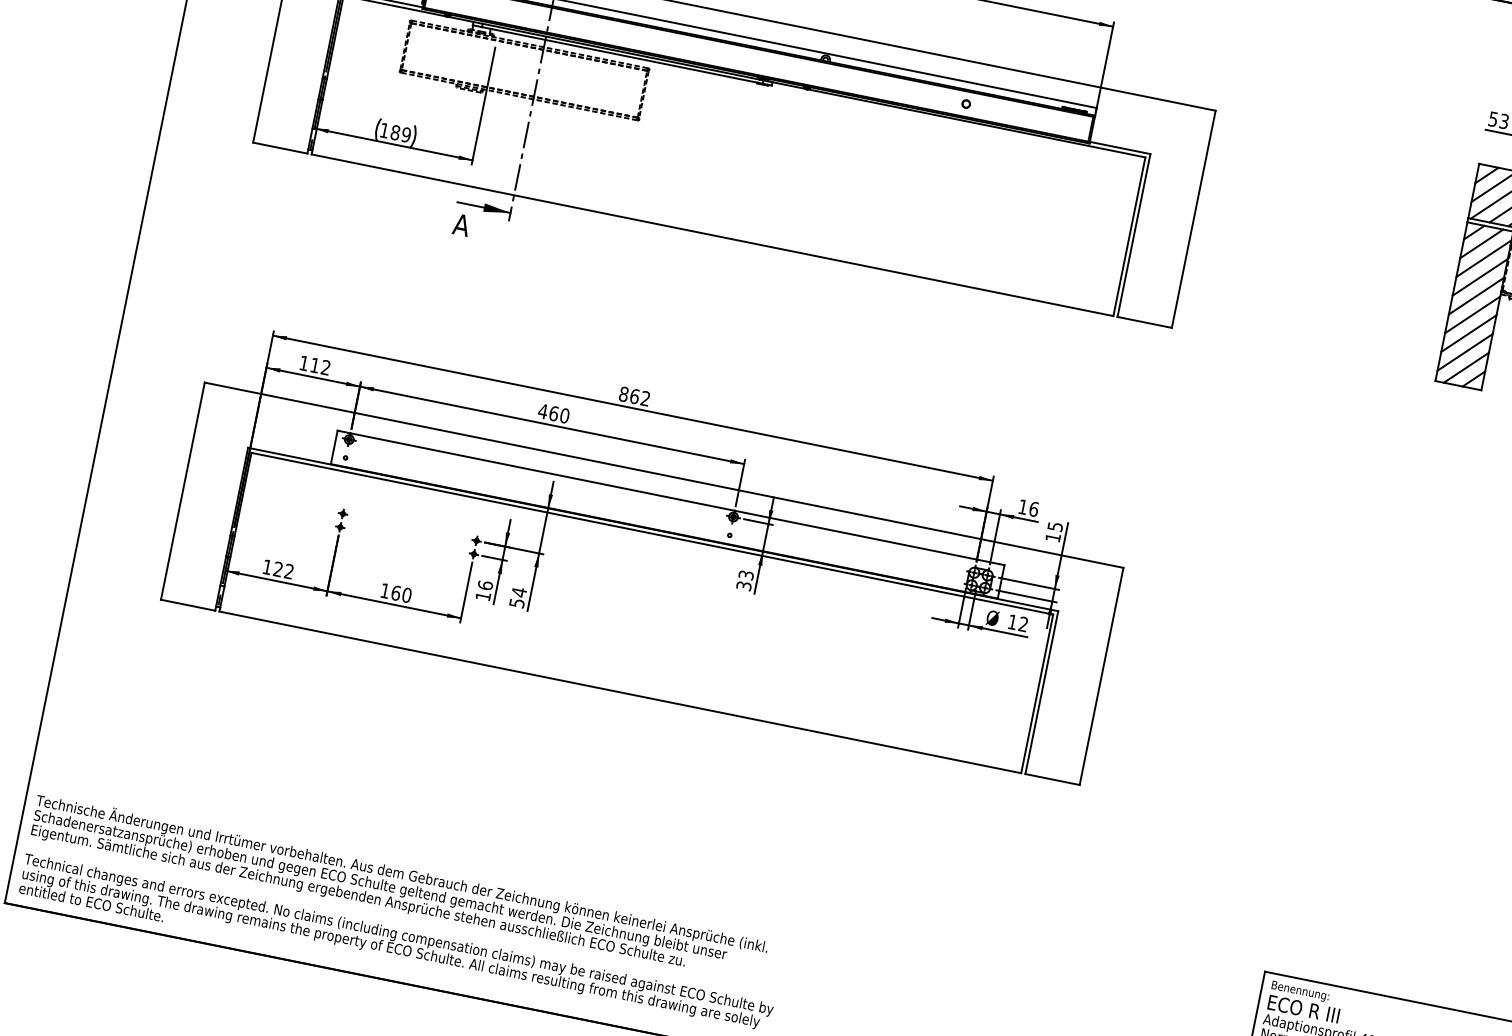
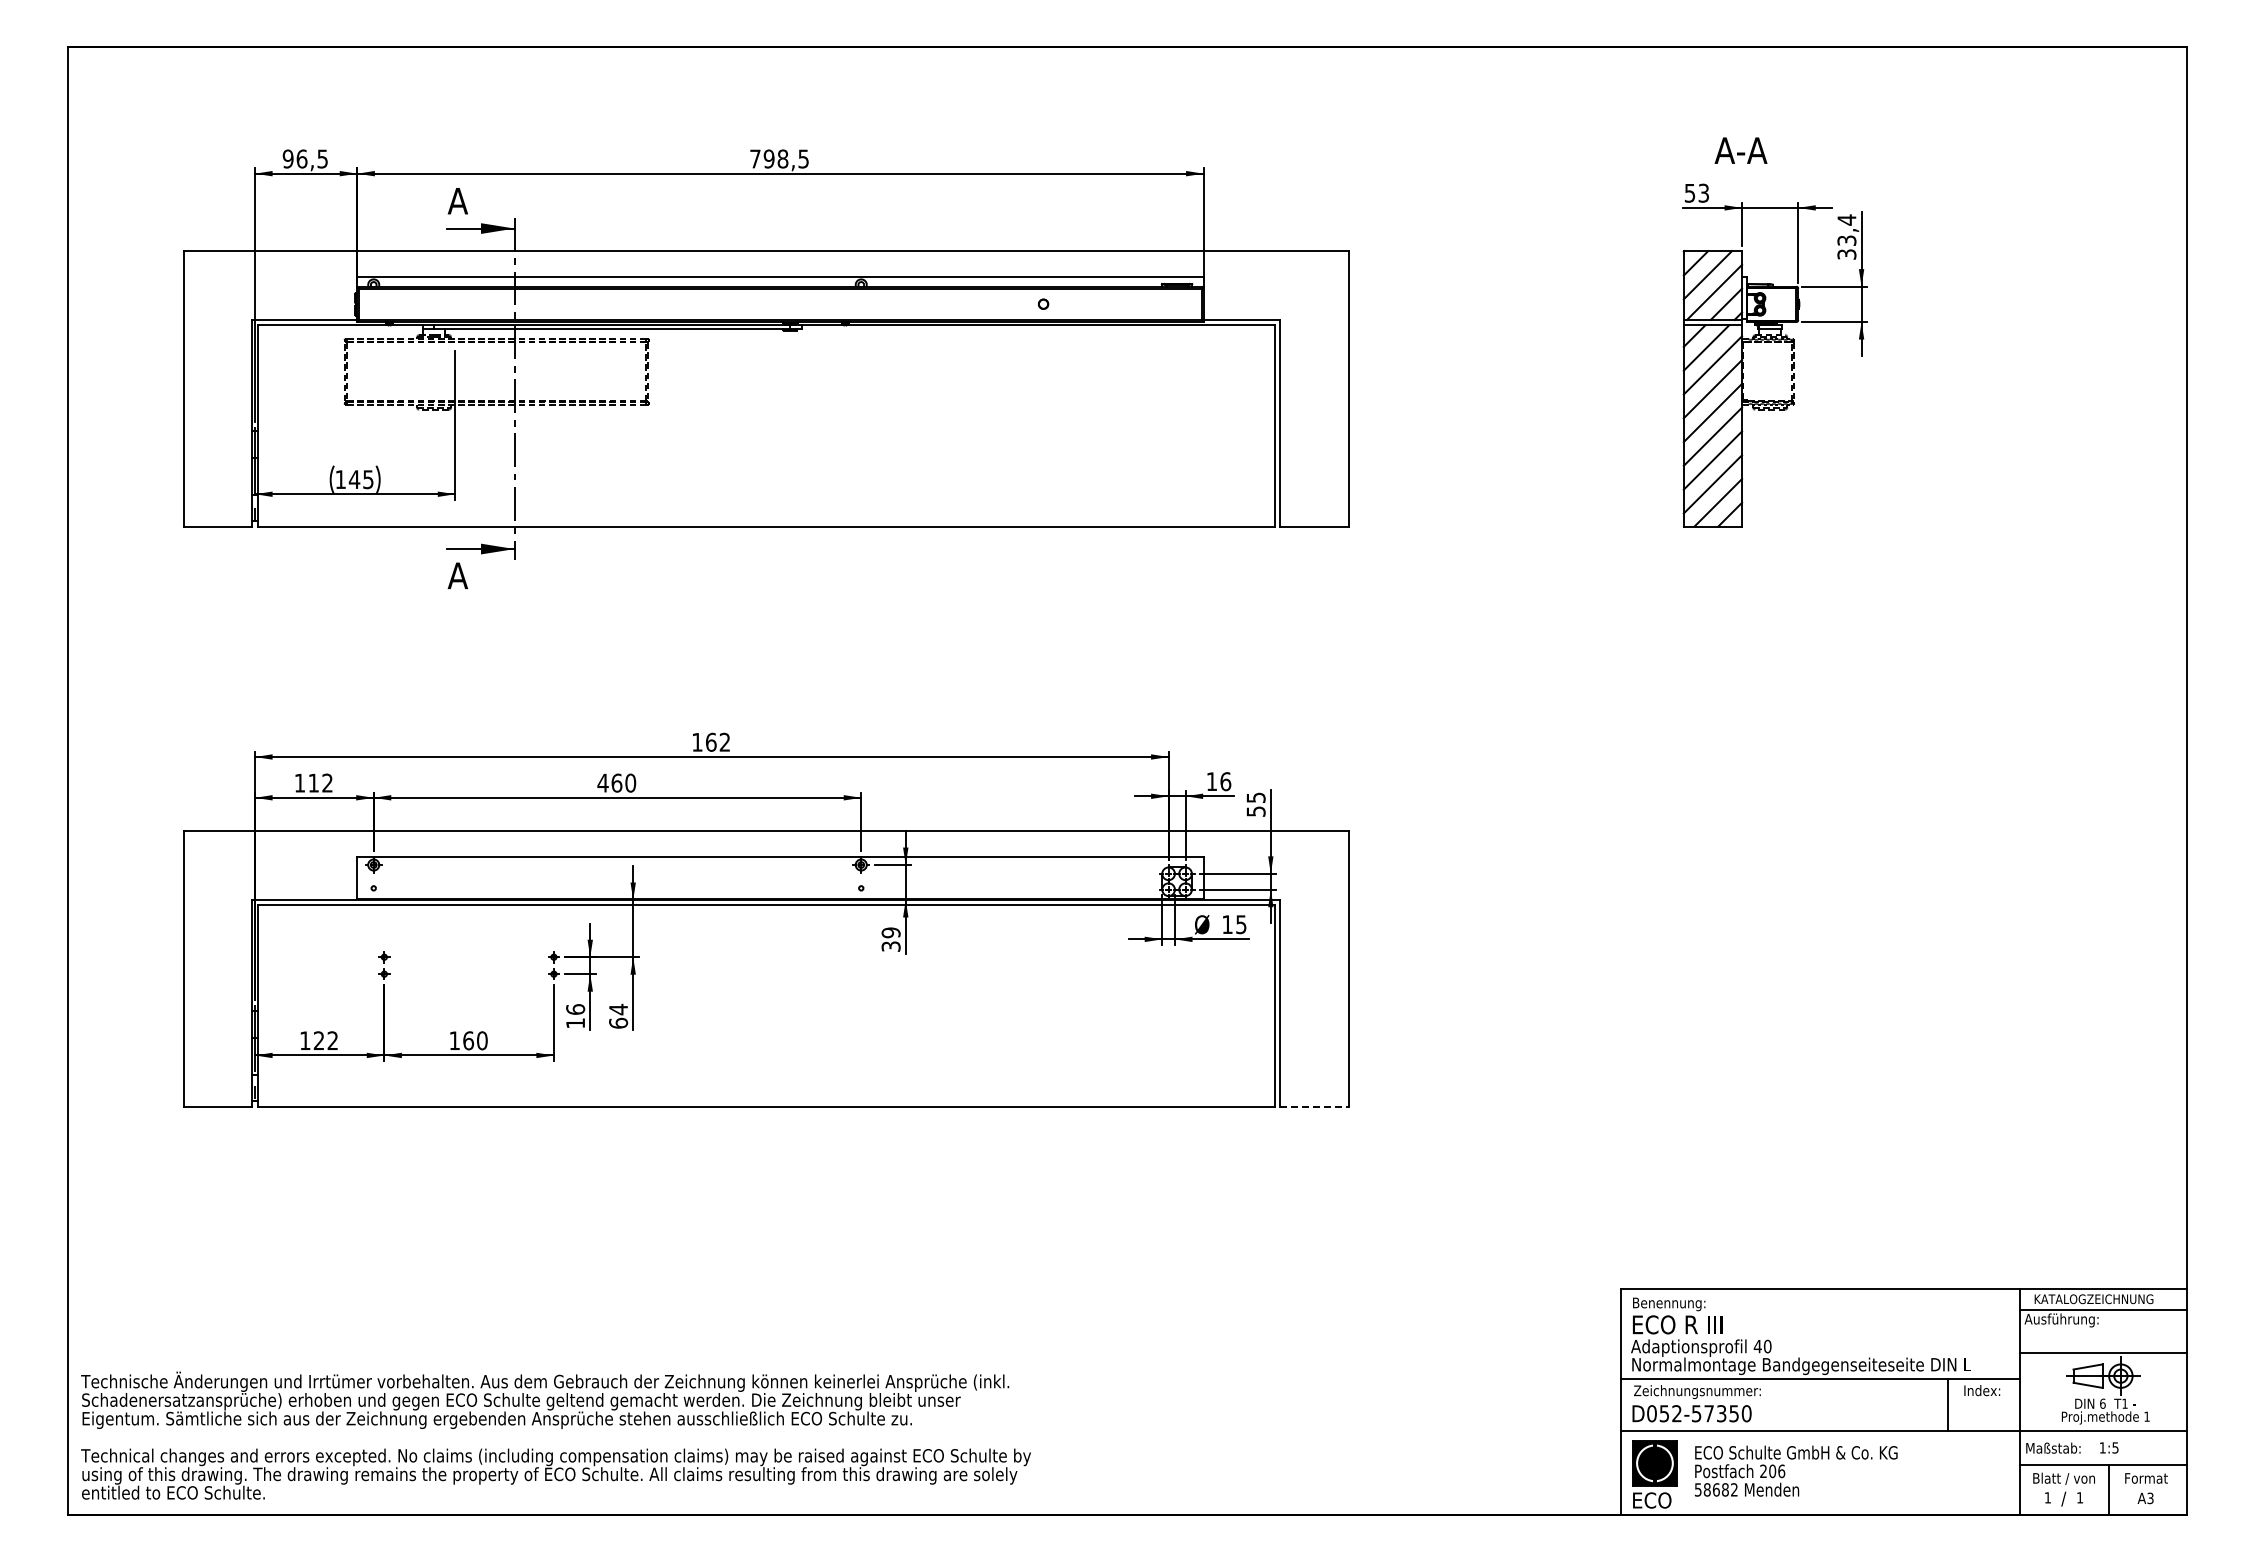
text: (400, 133) -> (360, 479), 189 -> 145
text: (624, 393) -> (697, 741), 862 -> 162
text: (1052, 537) -> (1255, 811), 15 -> 55
text: (745, 574) -> (890, 932), 33 -> 39
text: (517, 602) -> (618, 1022), 54 -> 64
text: (1023, 624) -> (1241, 924), 12 -> 15
line: (1053, 779) -> (1315, 1106), solid -> dashed

